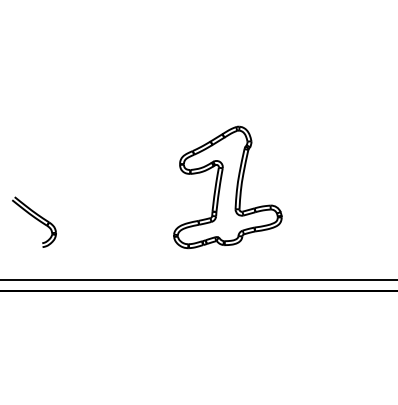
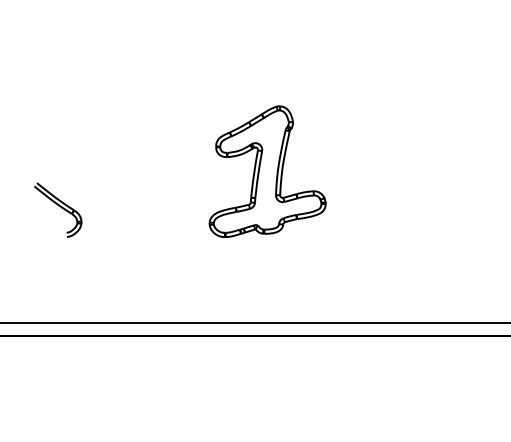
part: (227, 187) -> (267, 171), moved
part: (34, 221) -> (58, 209), moved

